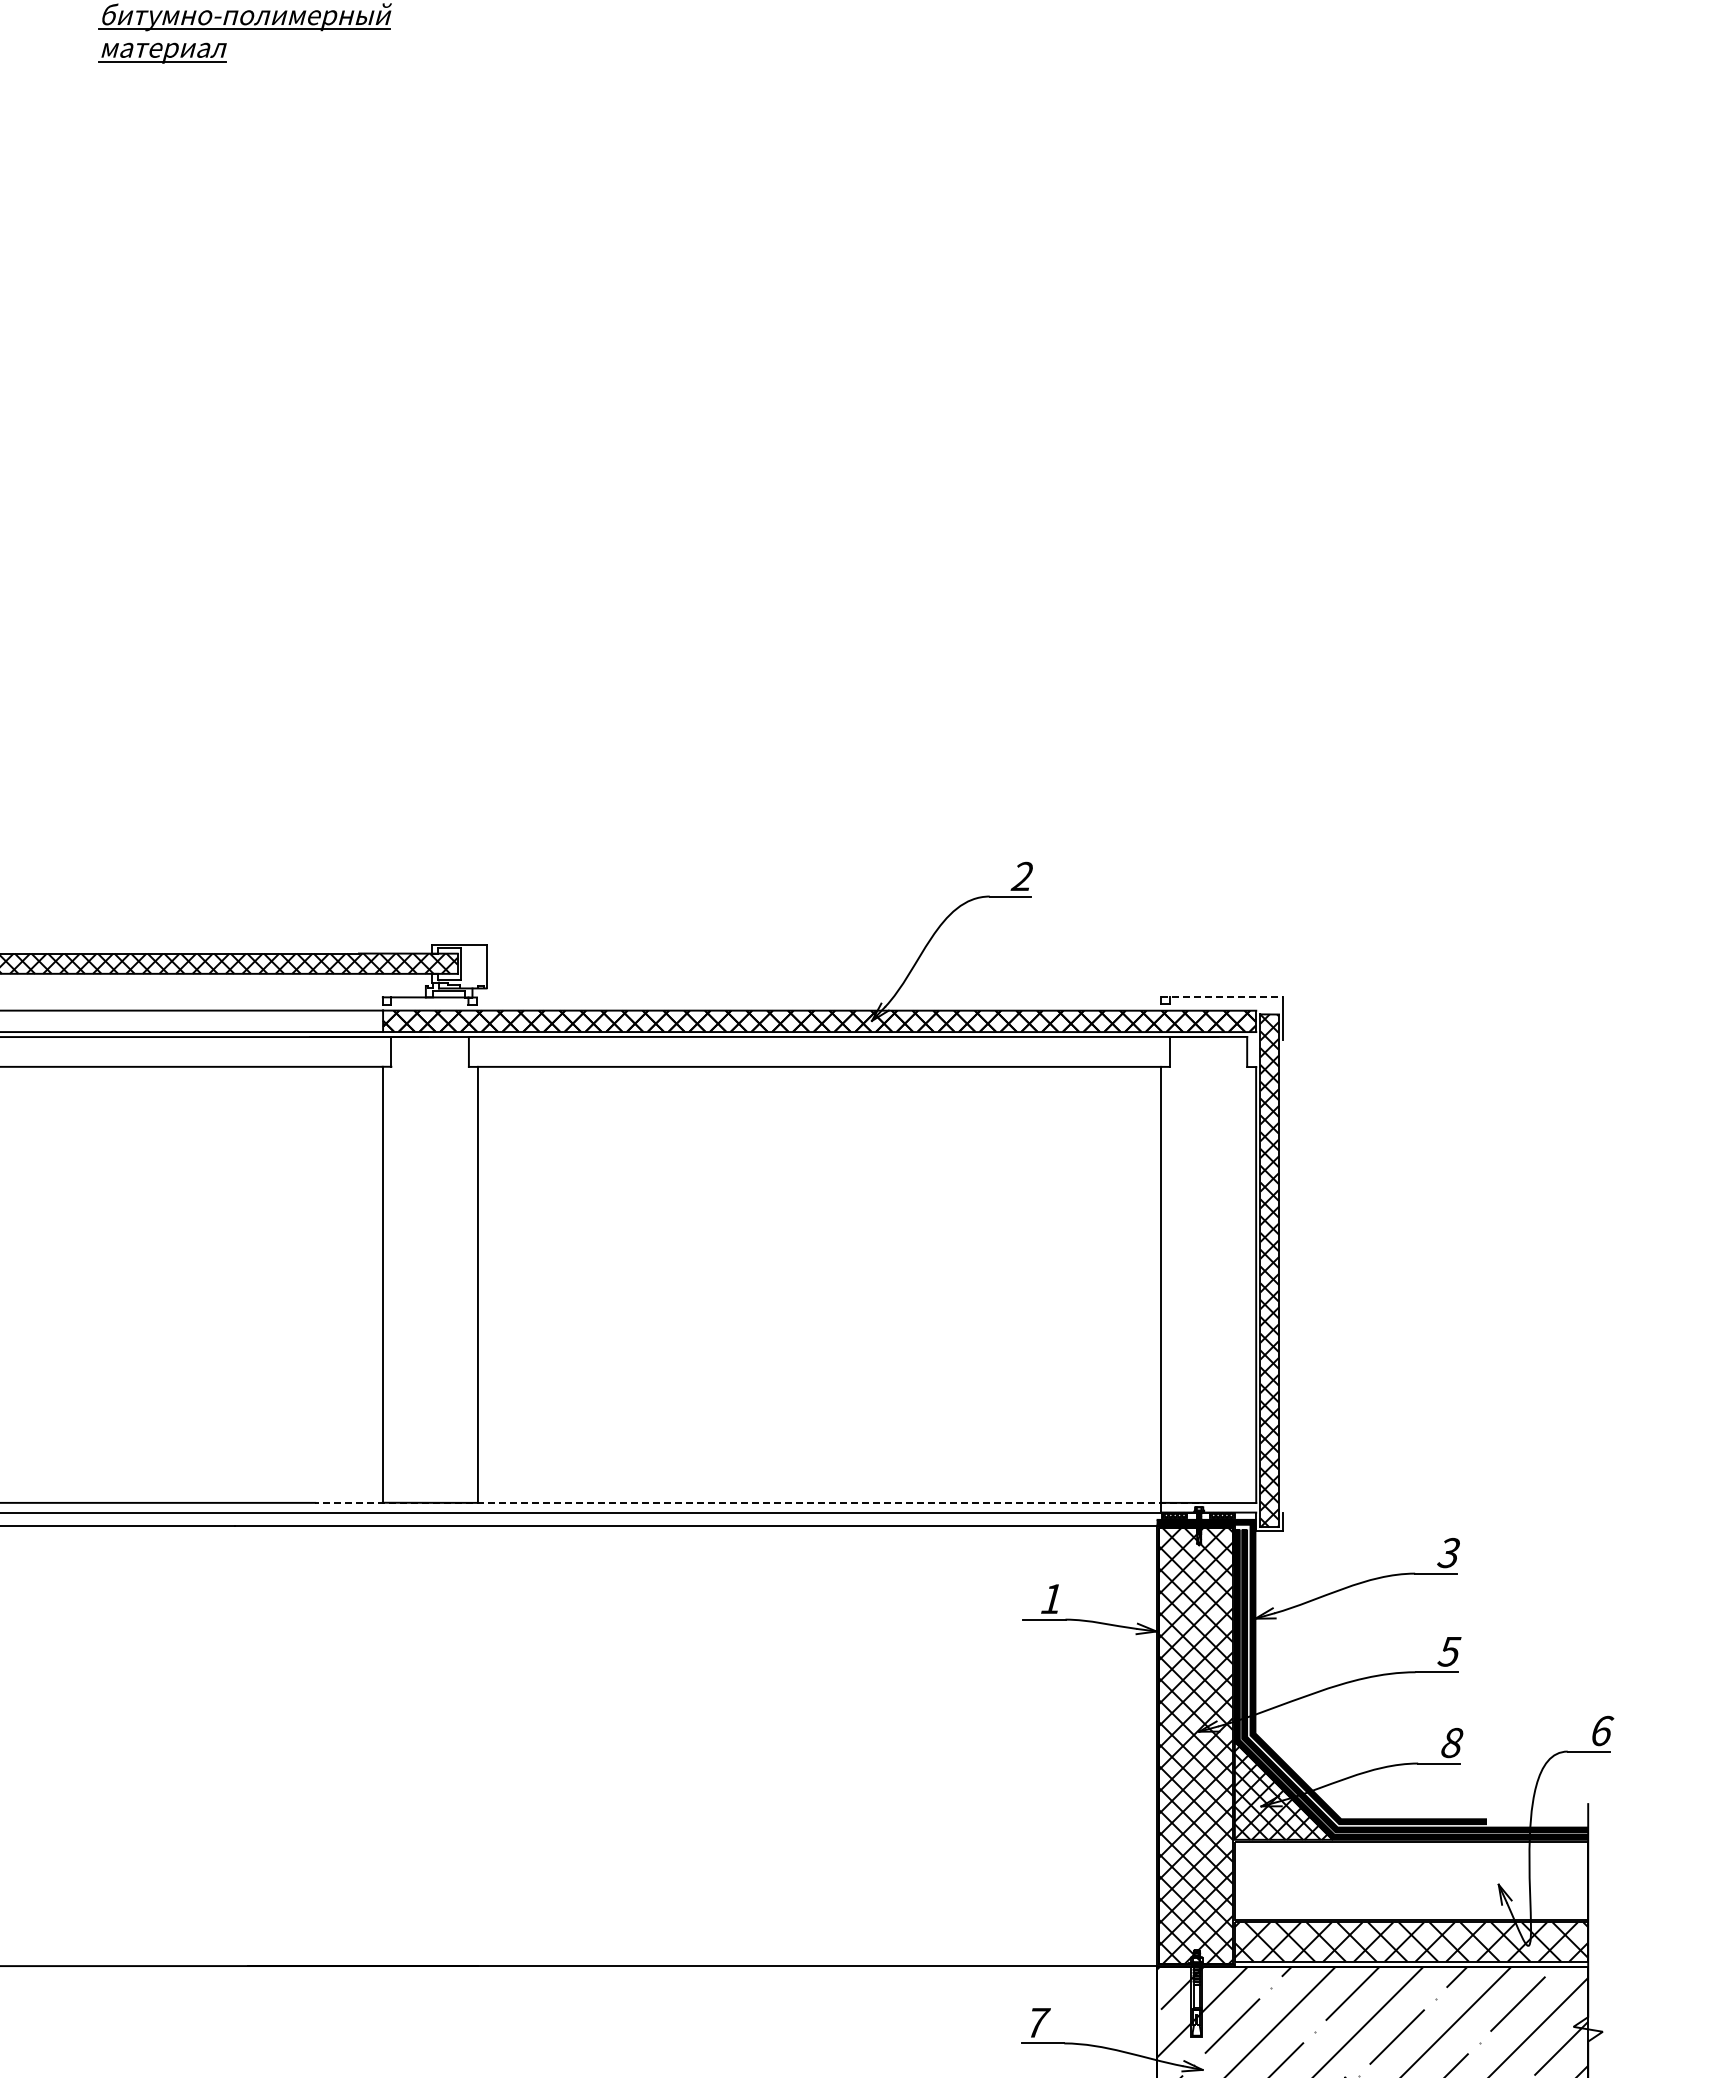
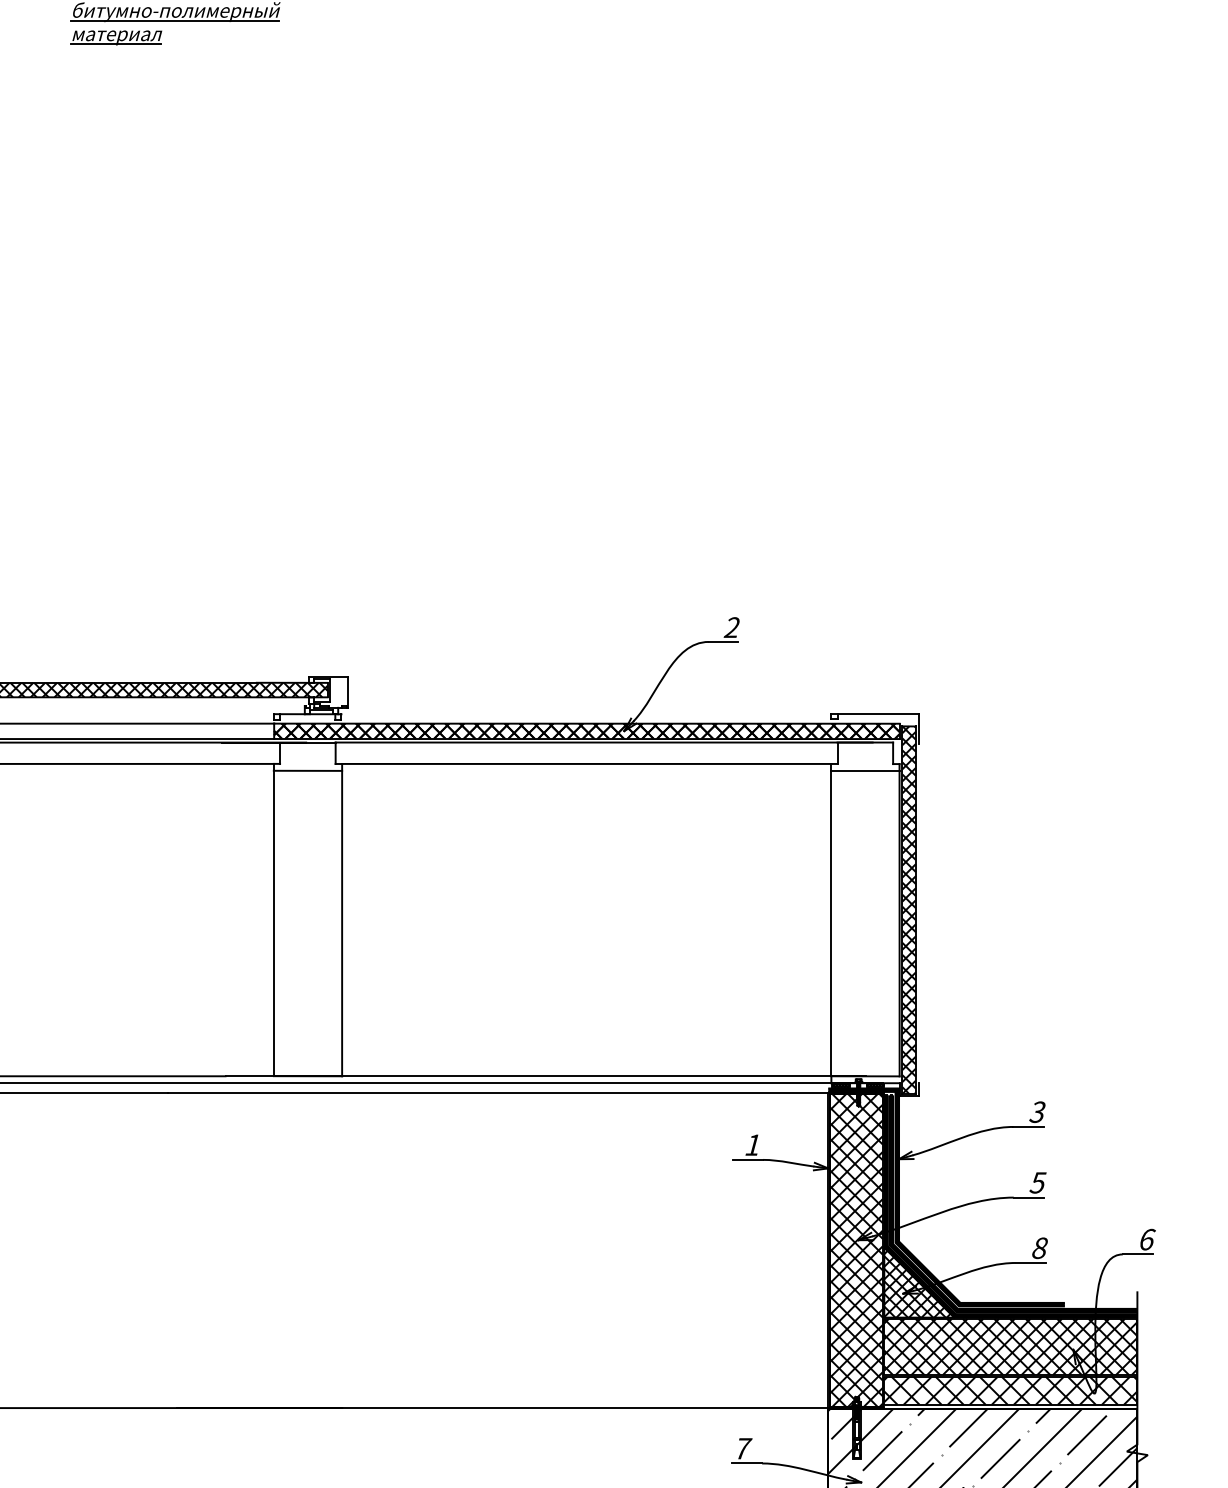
line: (1222, 996) -> (875, 713), dashed -> solid
line: (429, 1076) -> (307, 770), added
line: (1208, 1076) -> (865, 770), added
line: (762, 1502) -> (545, 1076), dashed -> solid
hatch: (1411, 1880) -> (1010, 1346), added

